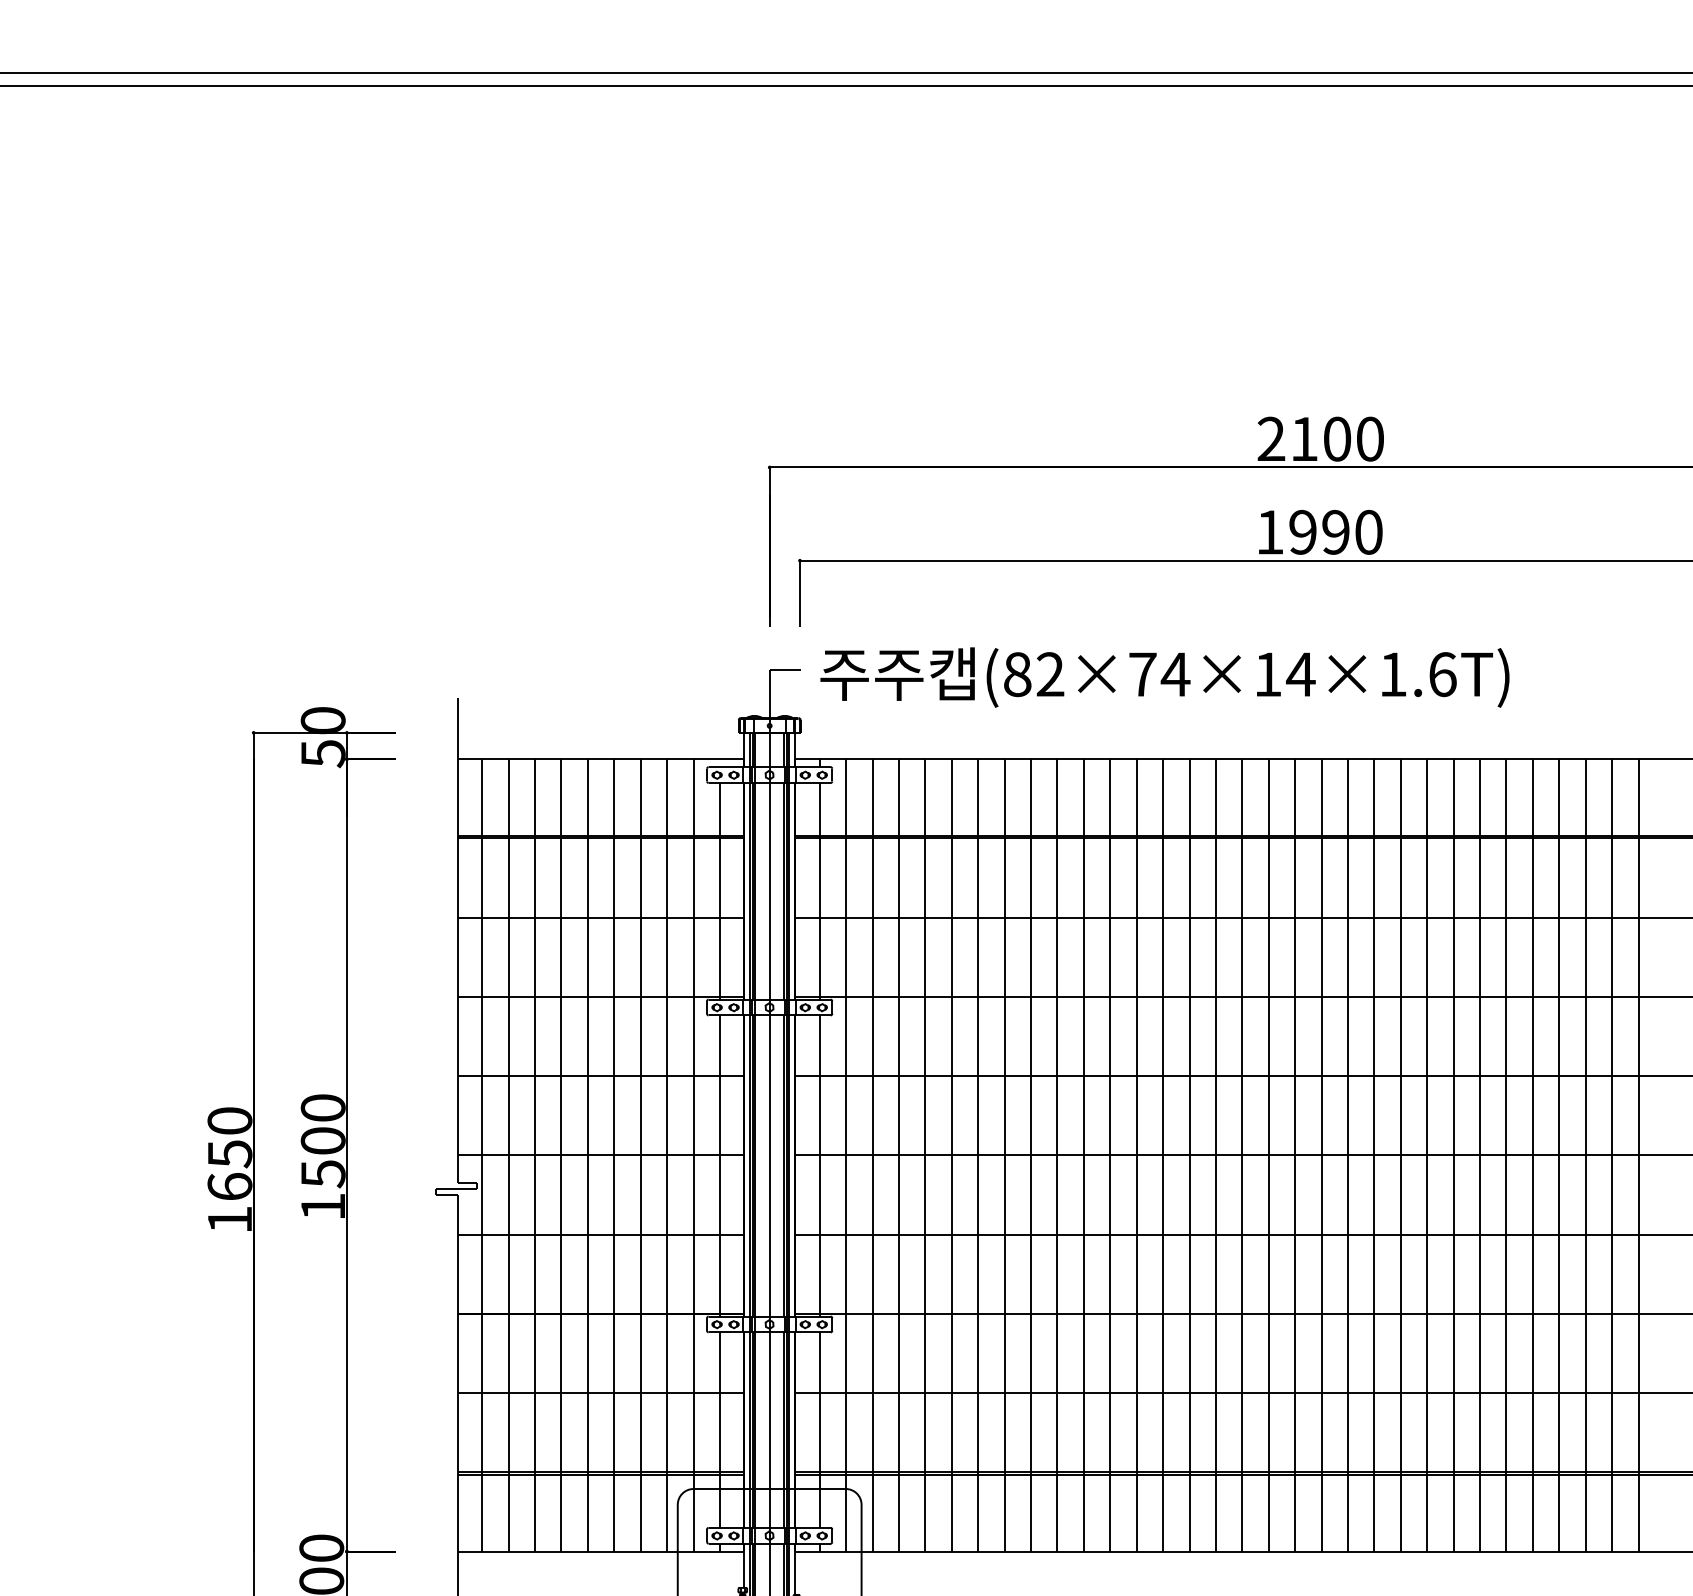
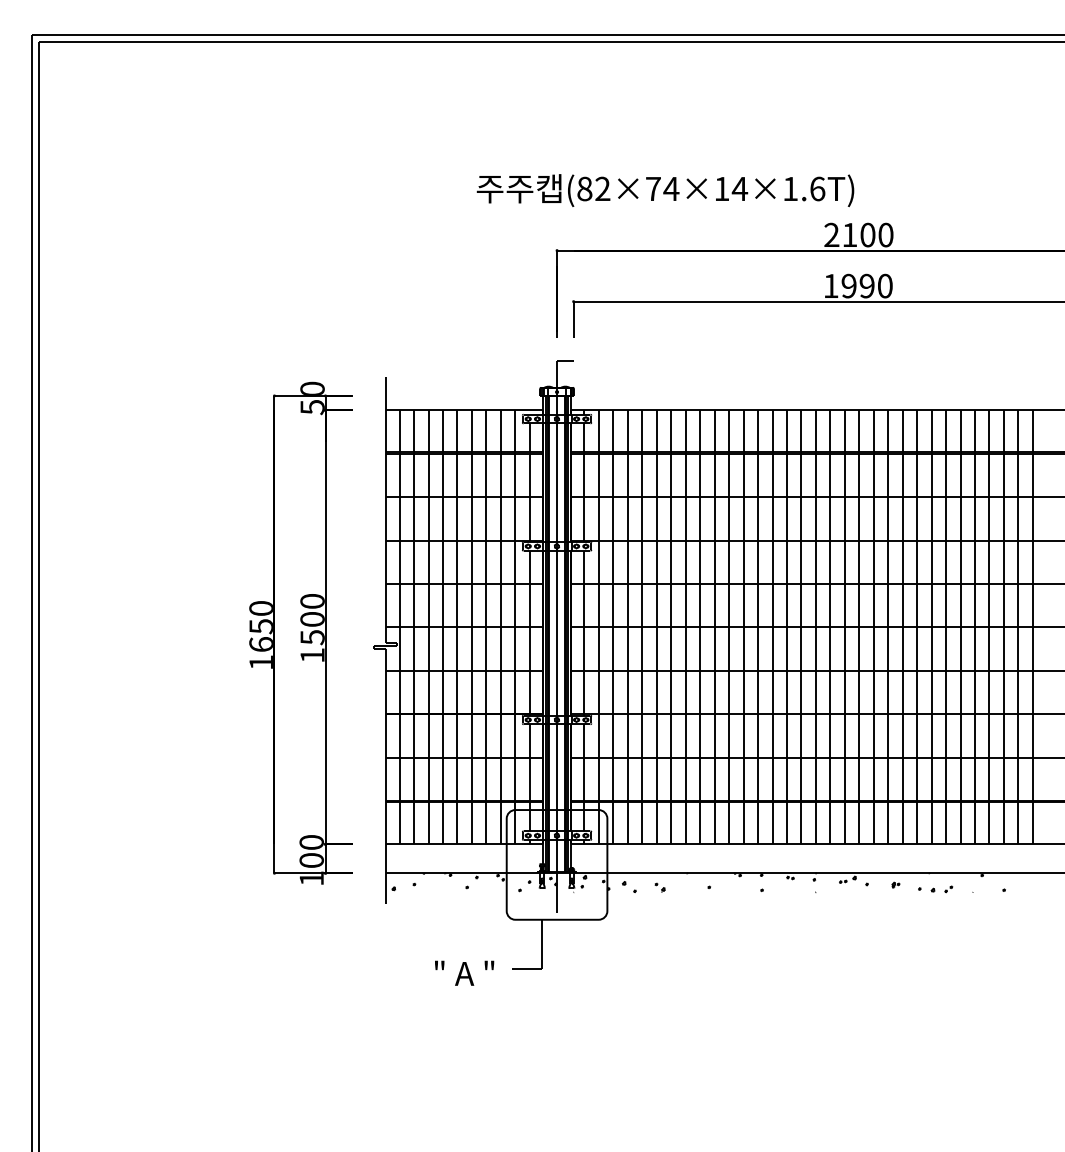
text: (1164, 677) -> (665, 190), moved

